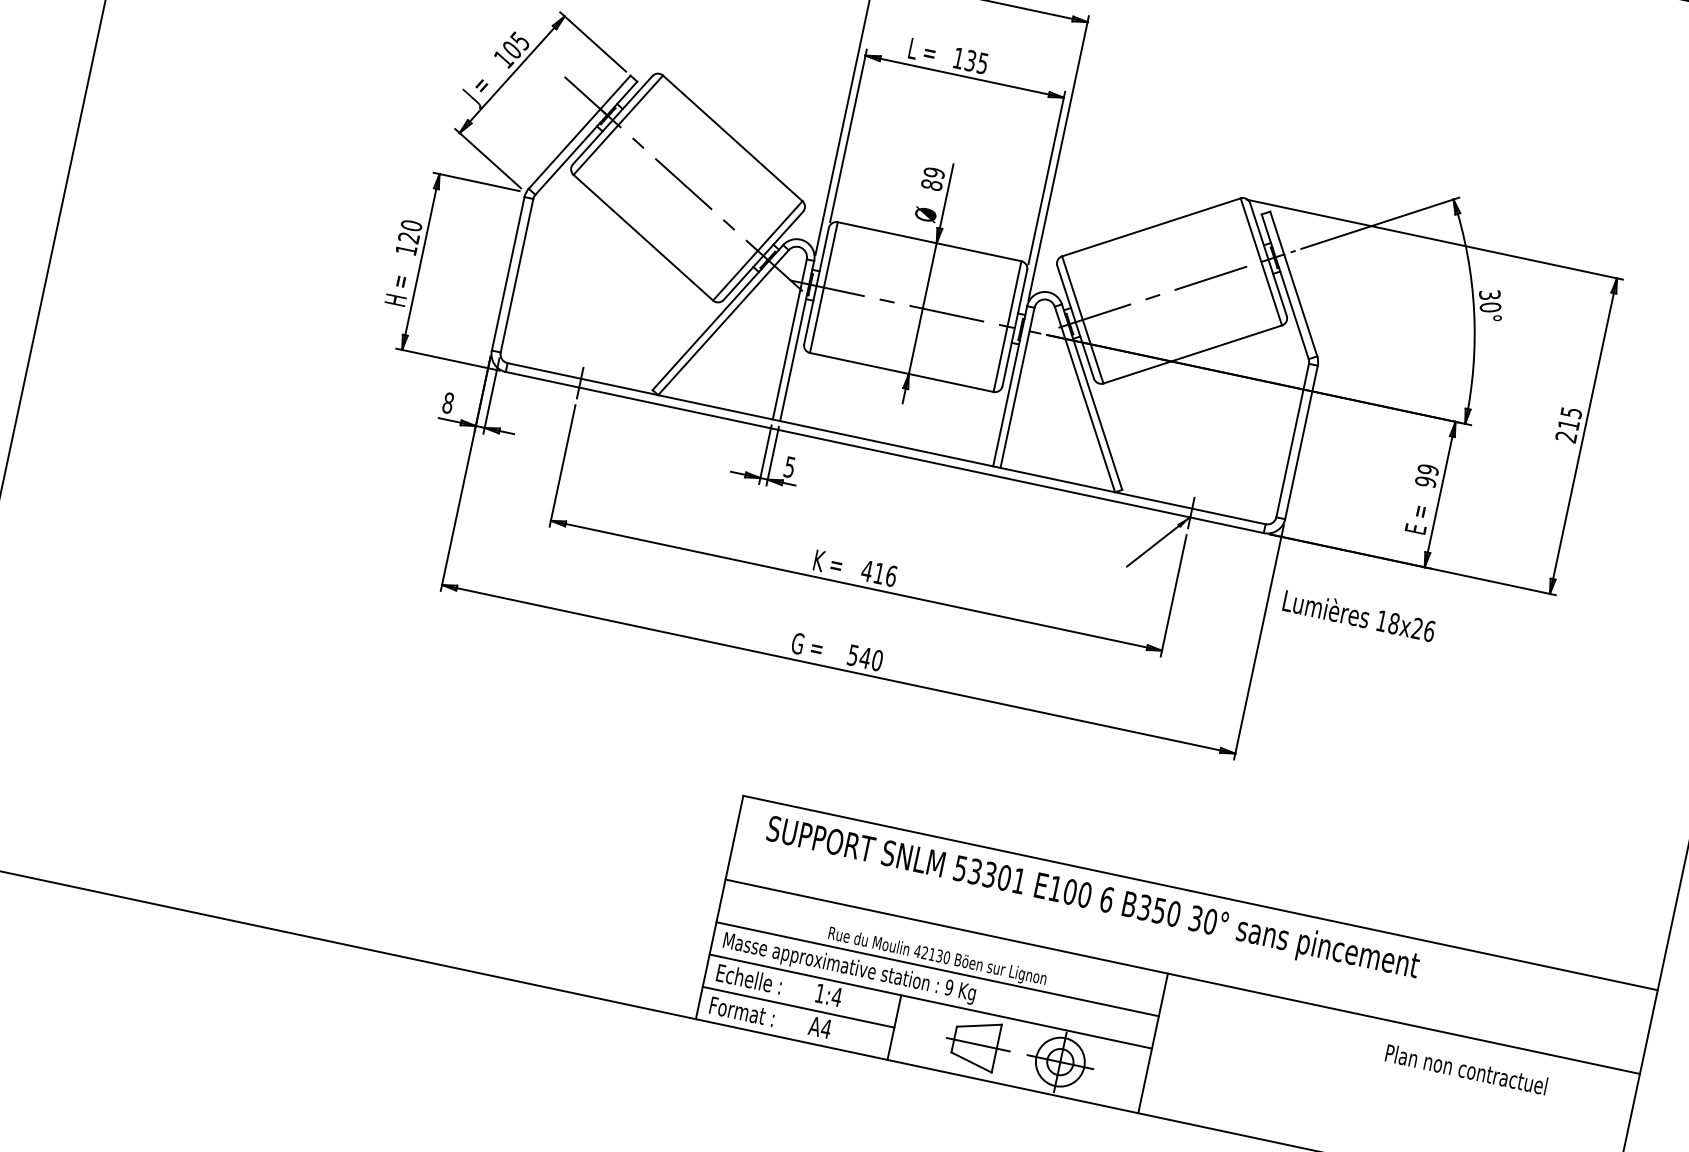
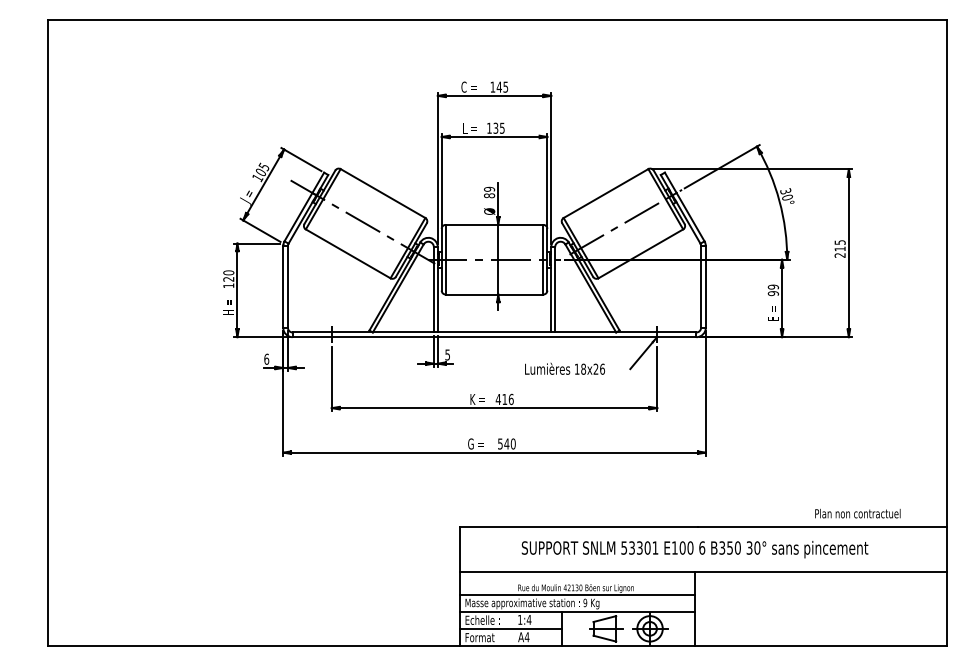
text: (448, 401) -> (266, 358), 8 -> 6
text: (1358, 614) -> (564, 368), moved
text: (1091, 899) -> (694, 549), moved
text: (1465, 1069) -> (857, 513), moved

